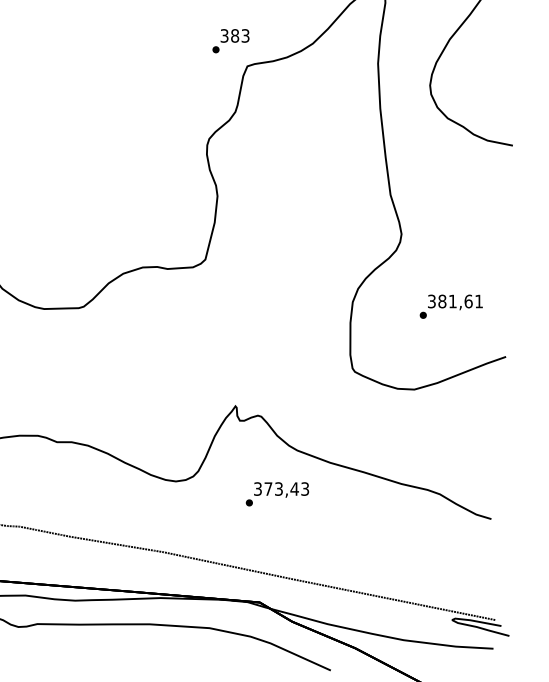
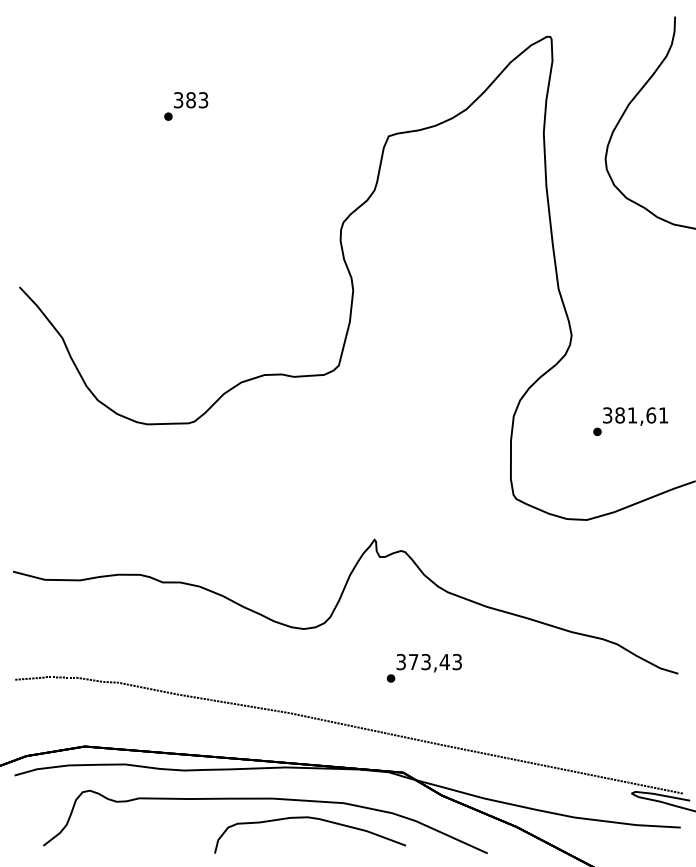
text: (231, 41) -> (186, 106), moved
text: (276, 494) -> (423, 668), moved
curve: (184, 641) -> (313, 819), added

